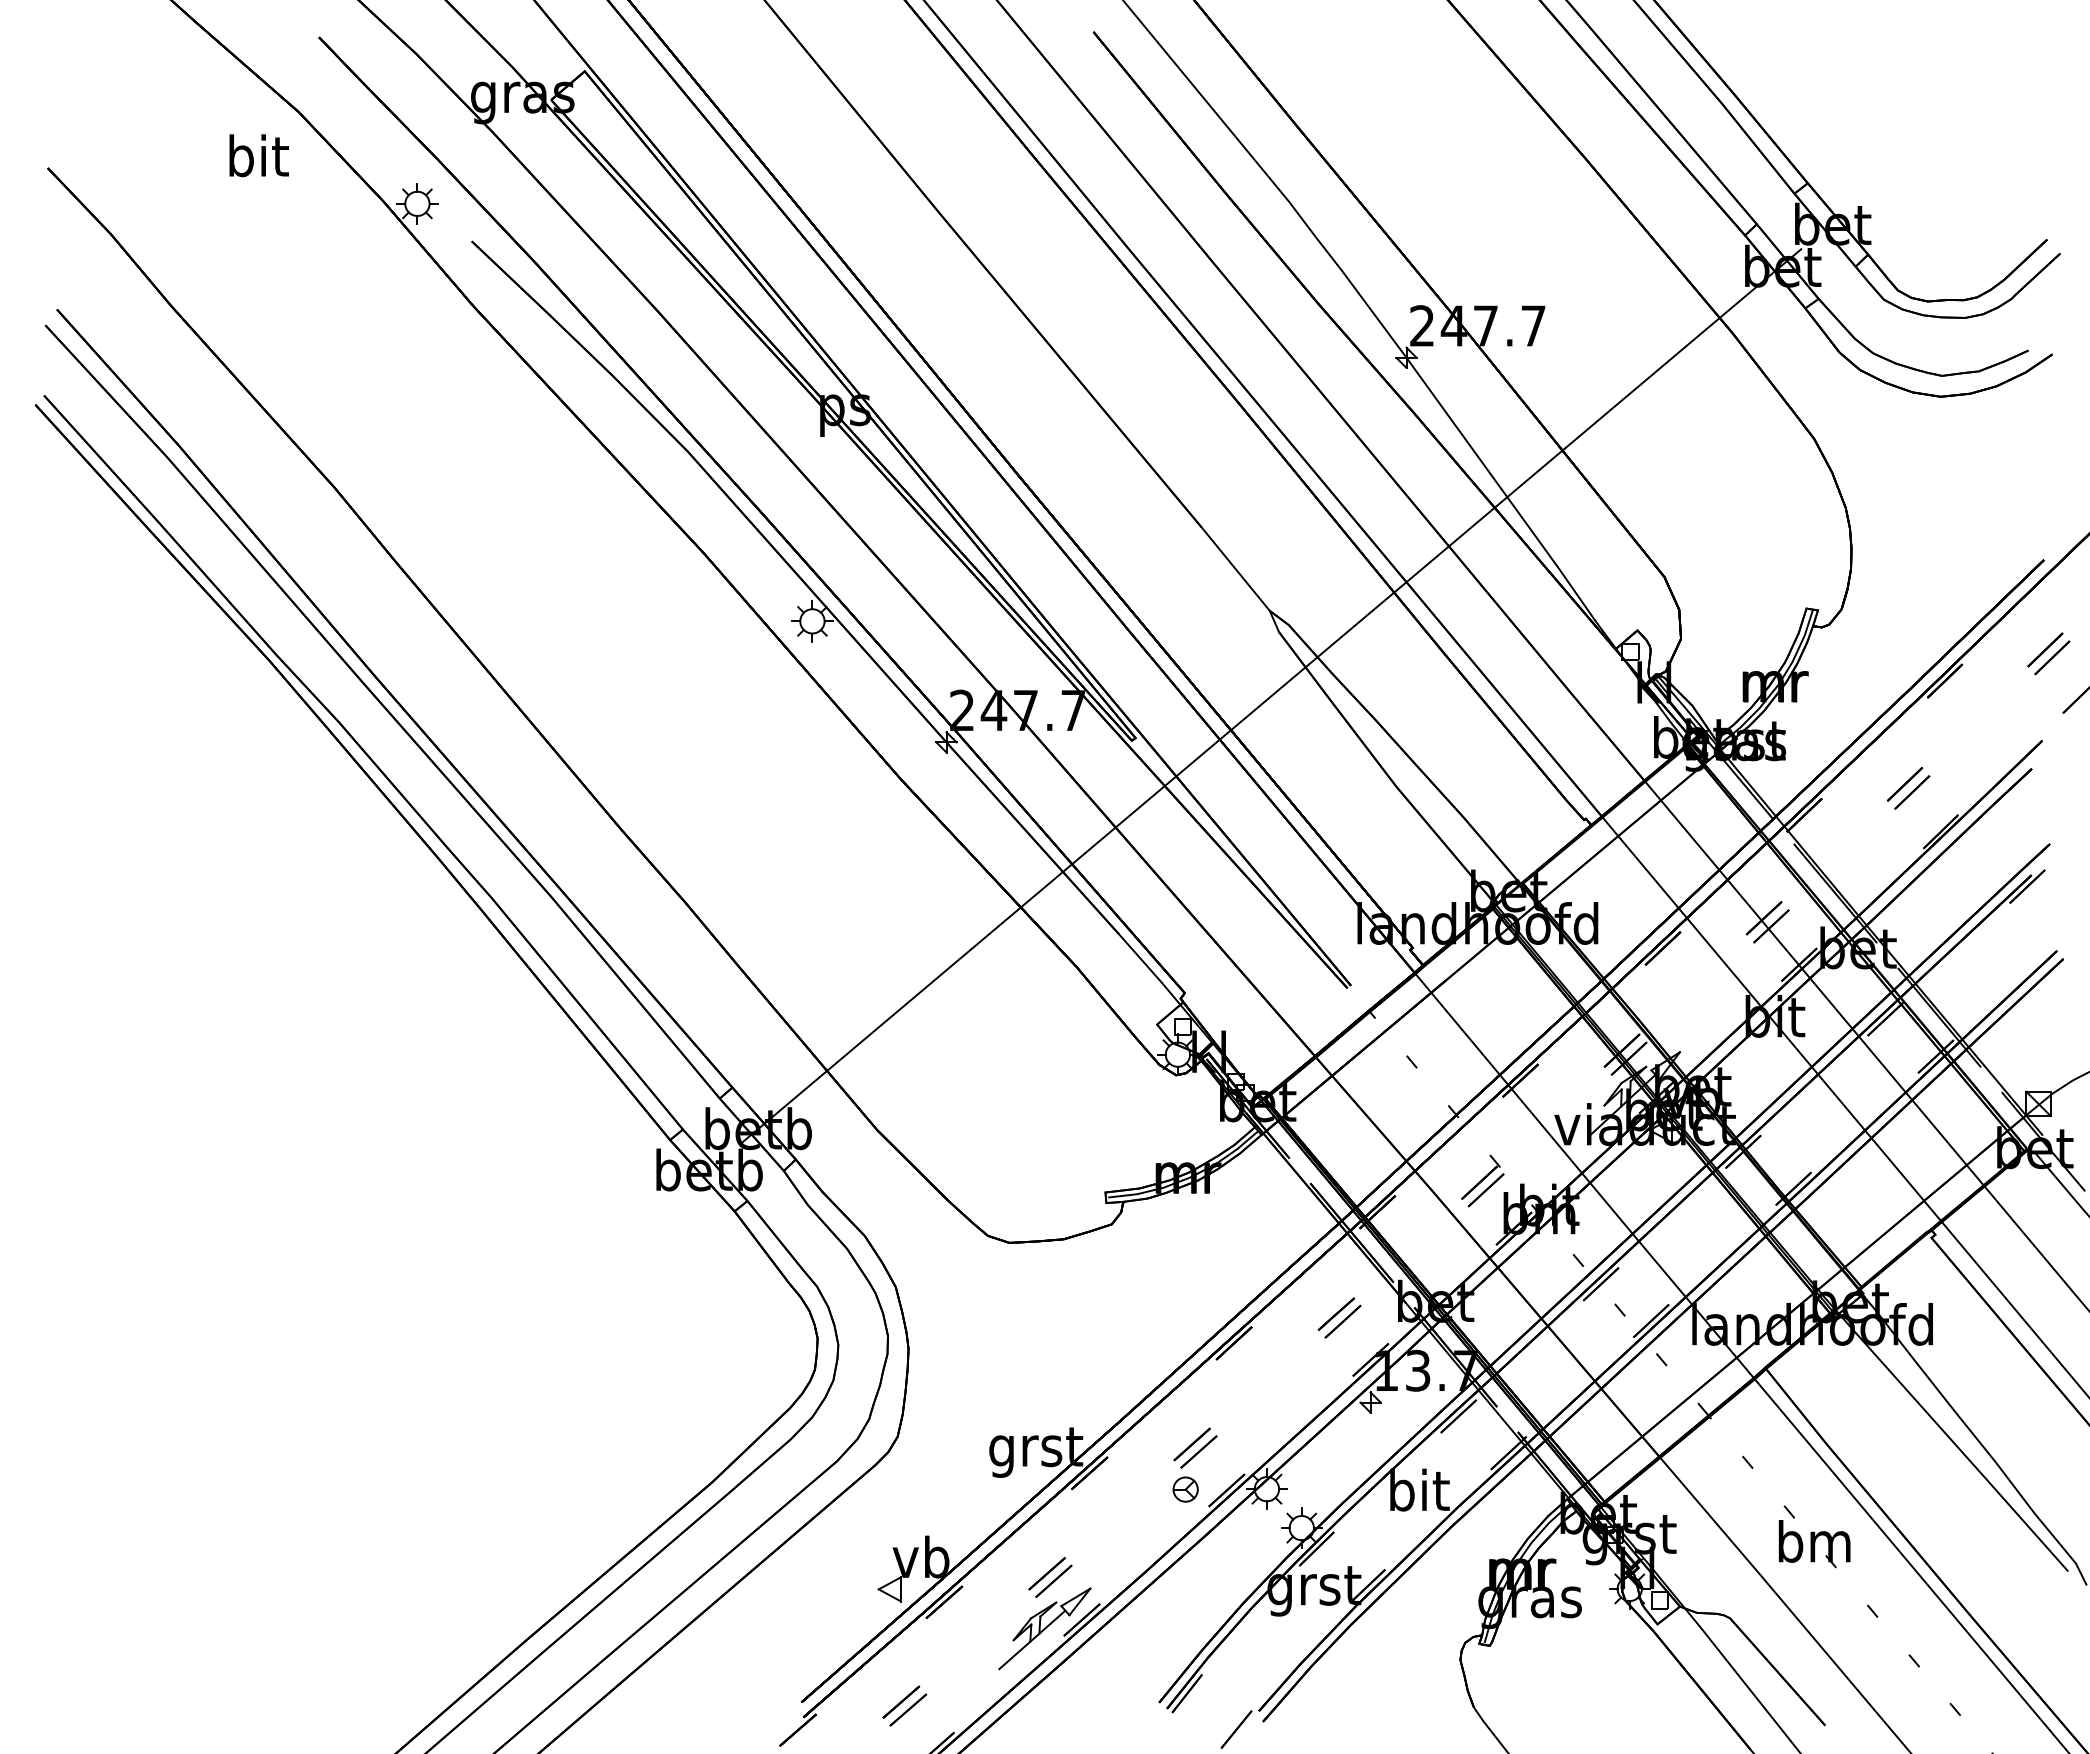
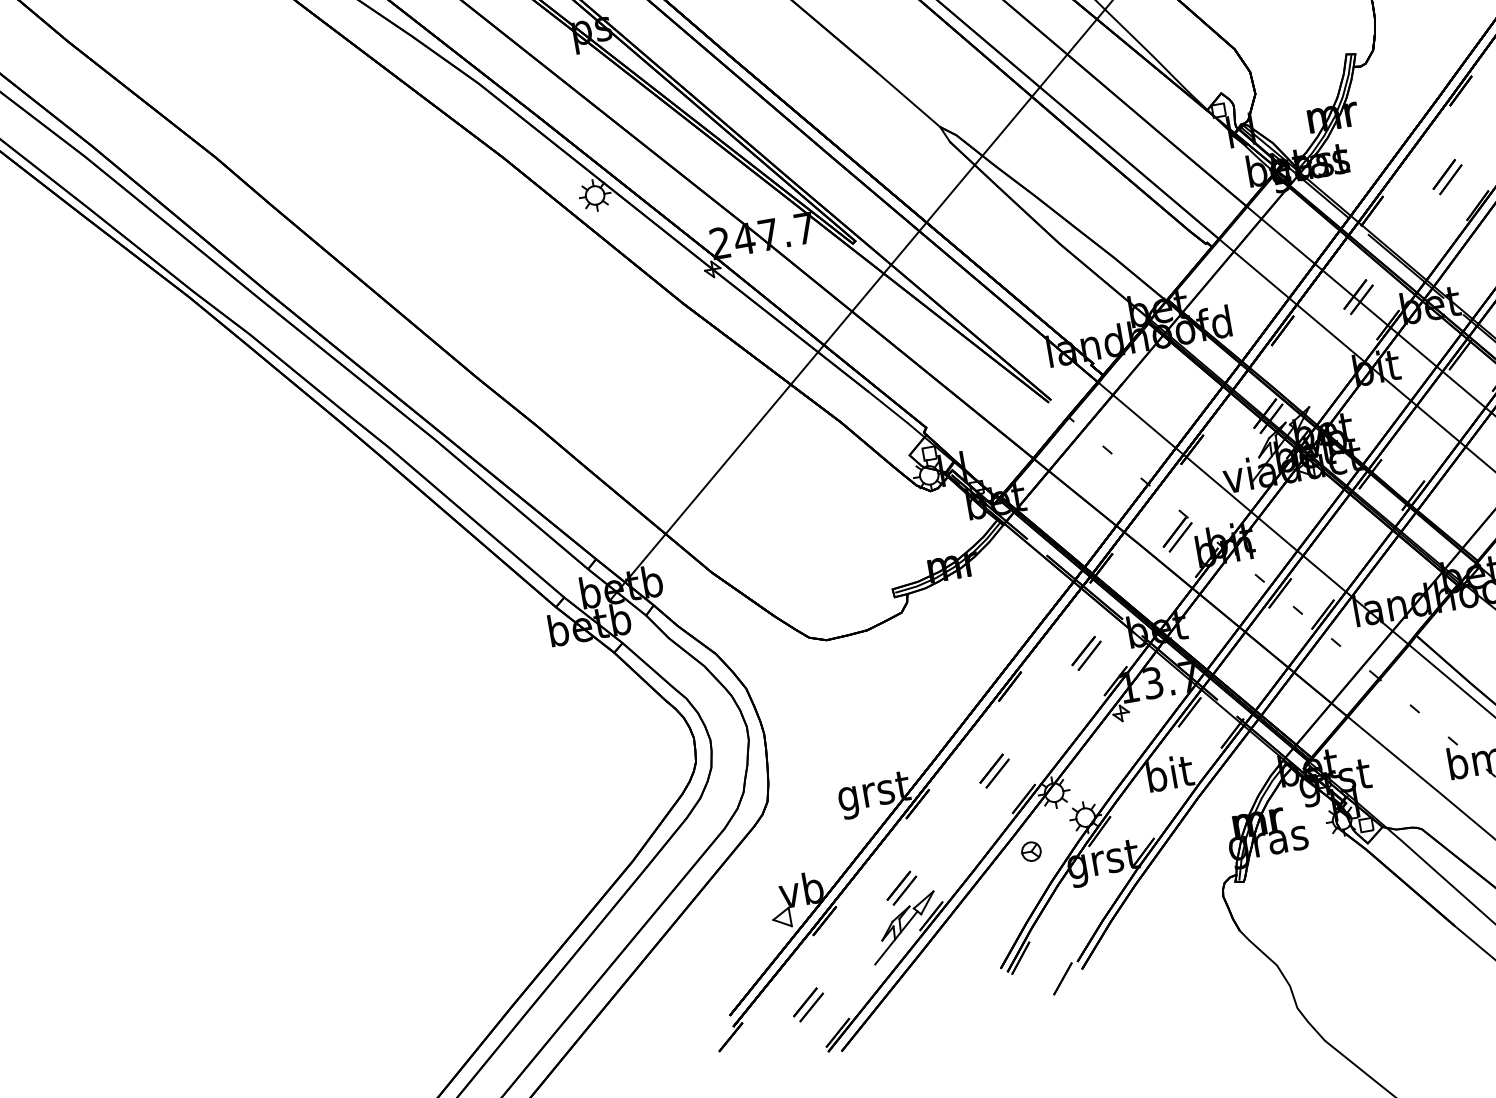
part: (1185, 1489) -> (1031, 851), moved

